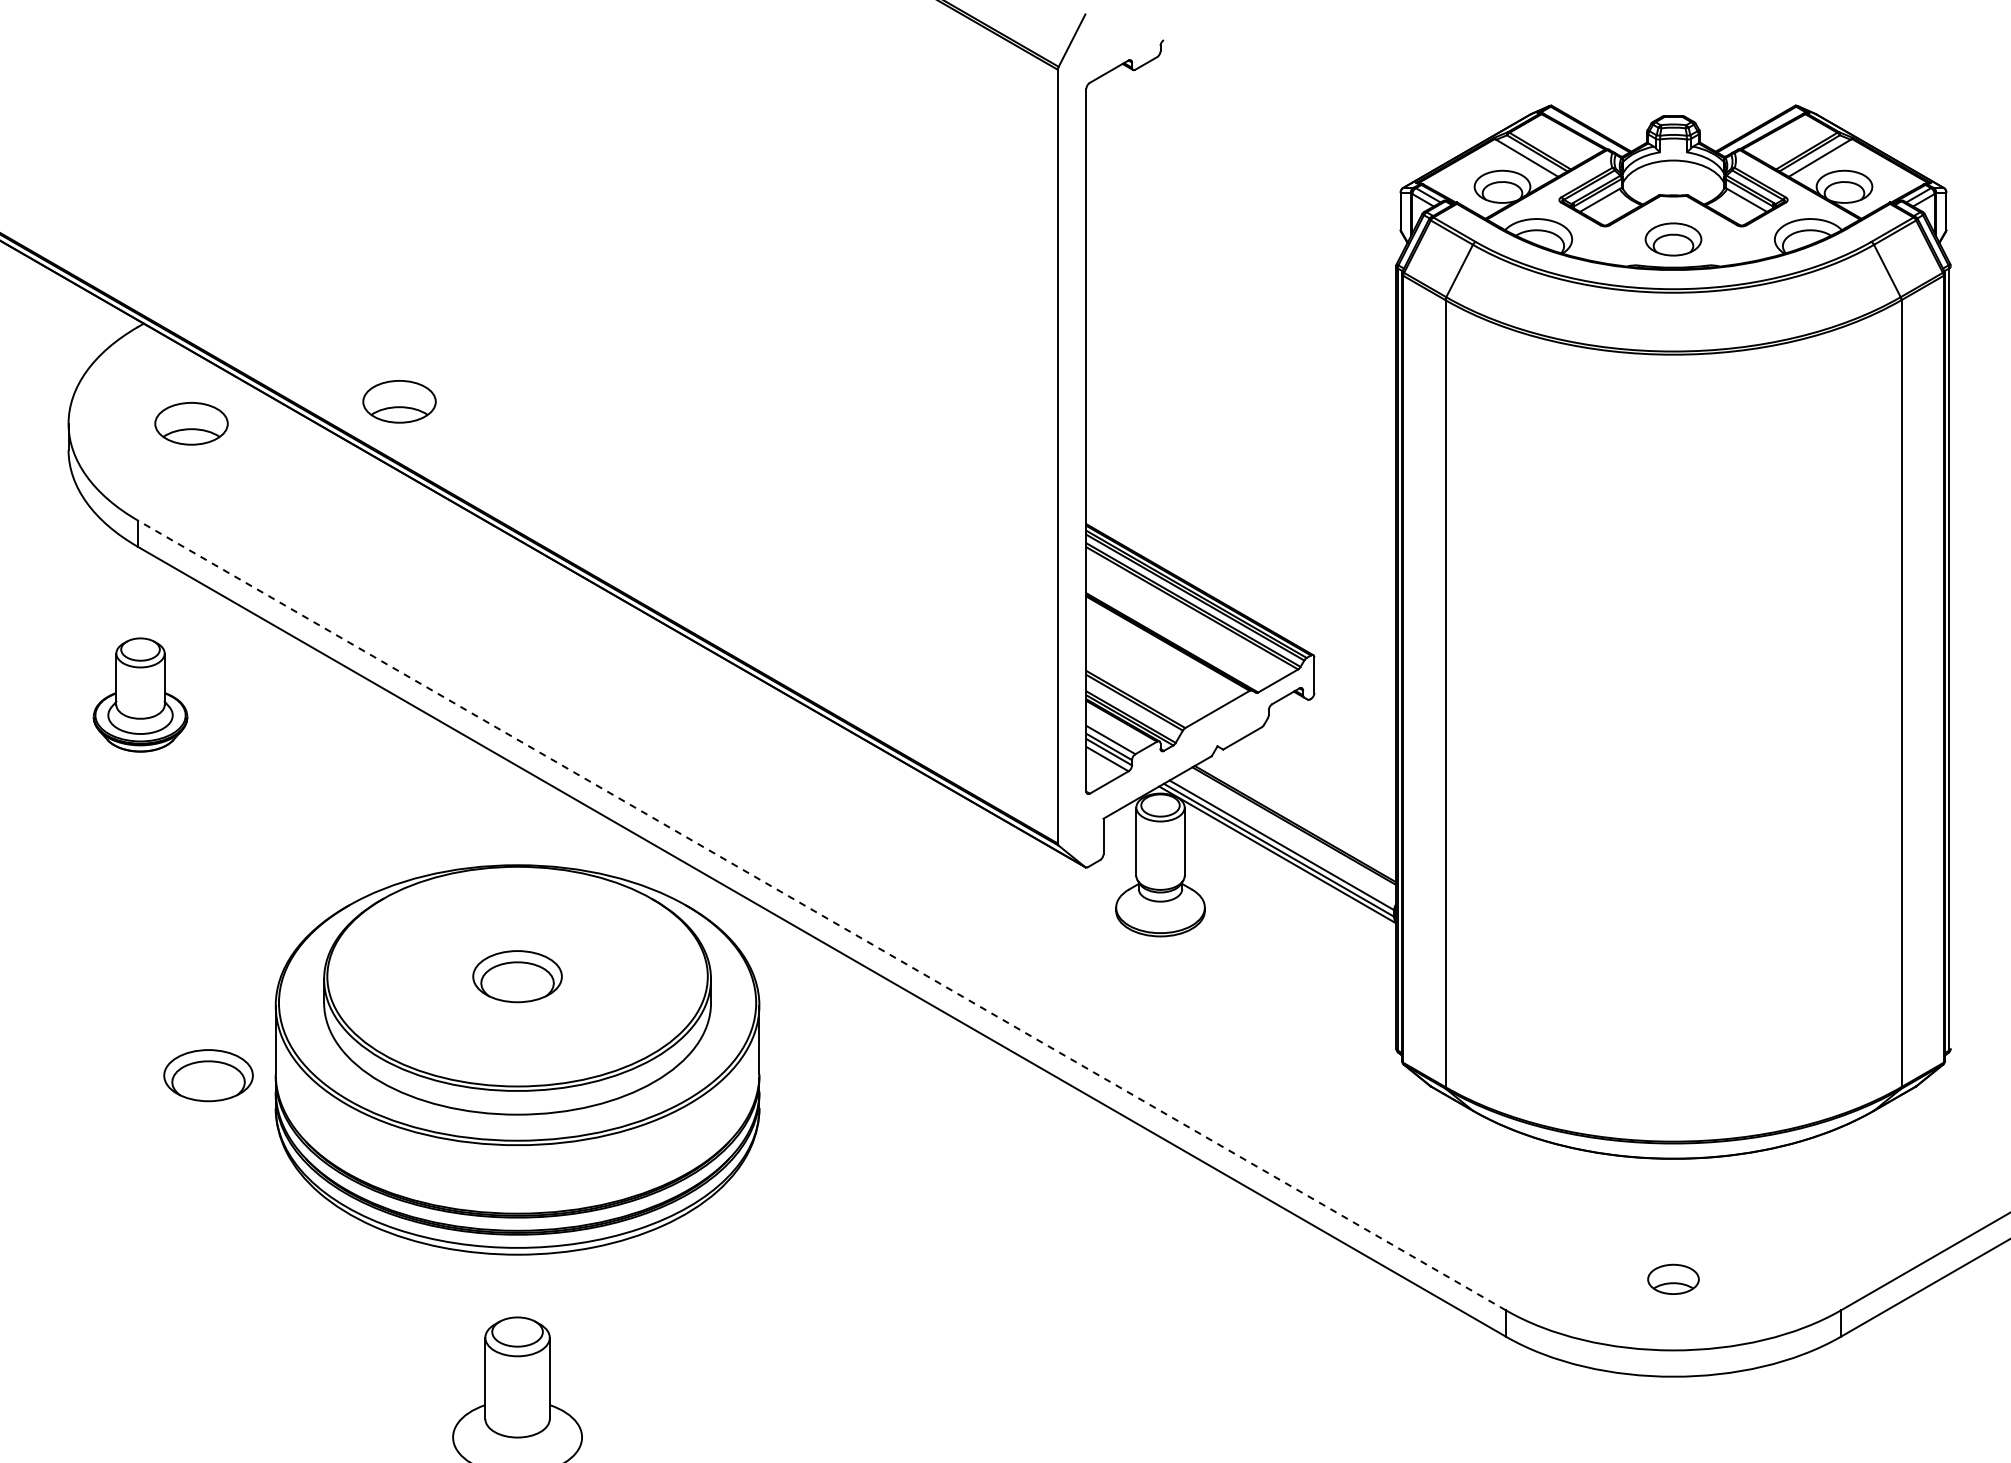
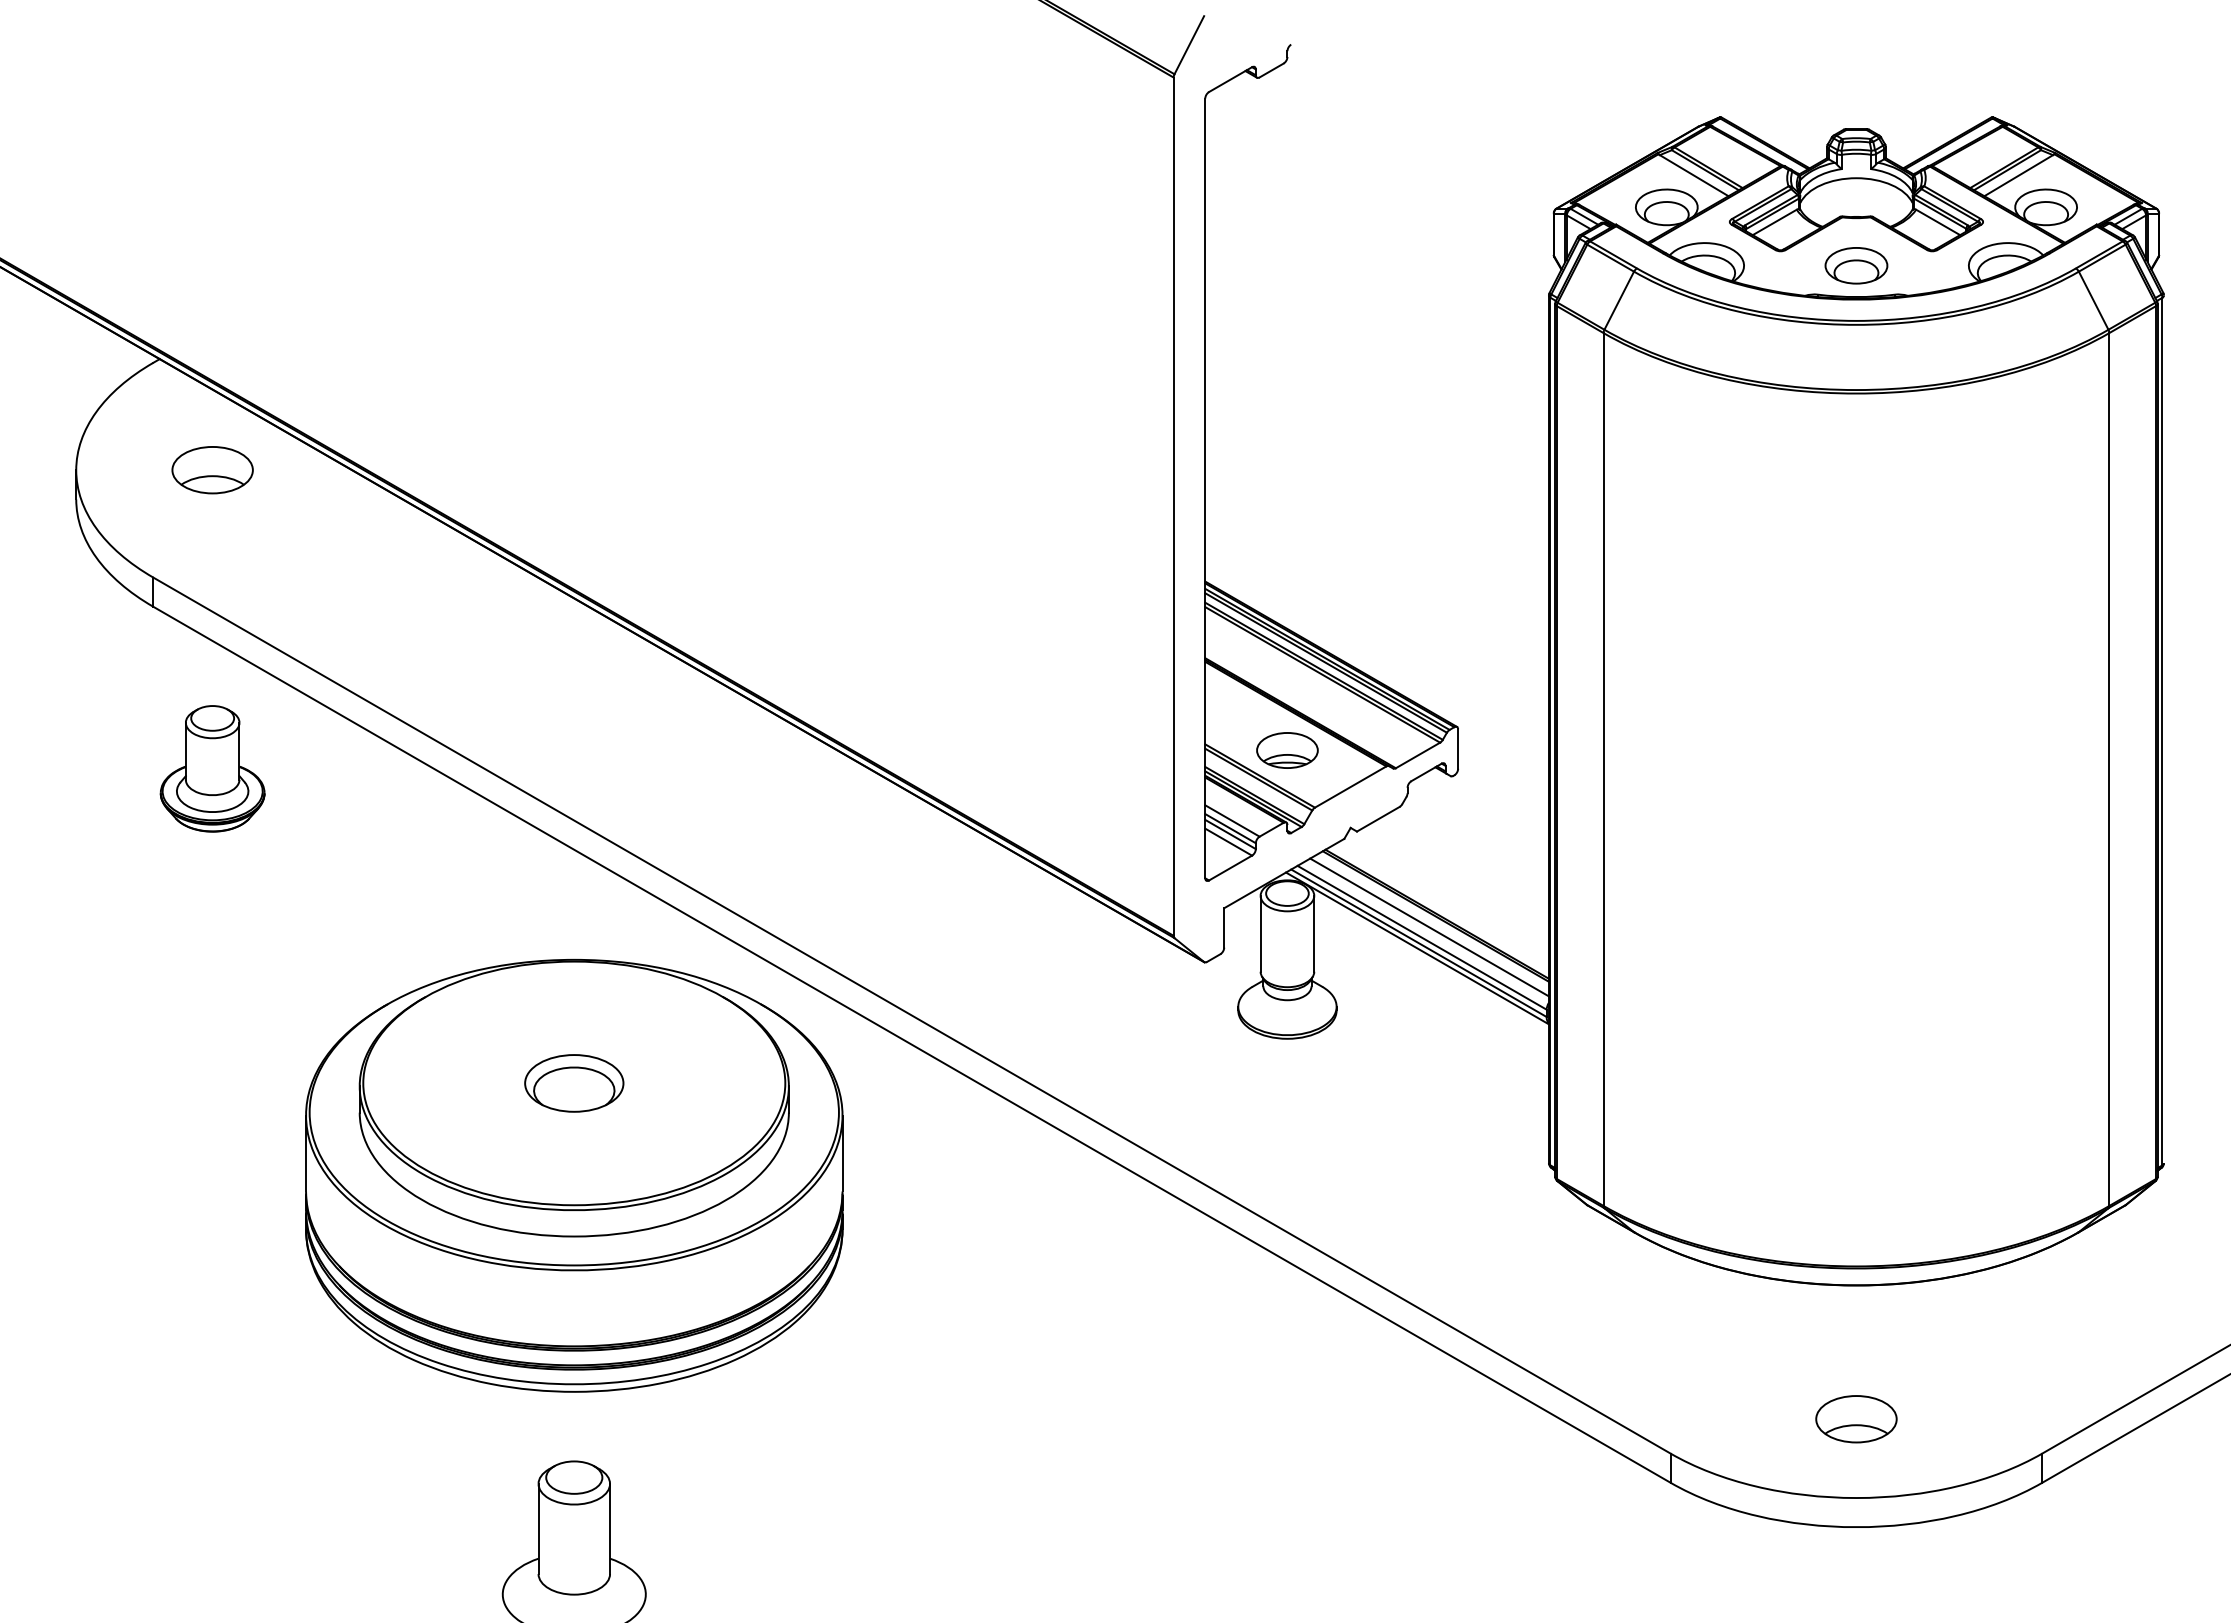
part: (399, 401) -> (443, 445), removed
part: (1160, 676) -> (1287, 750), added
part: (140, 694) -> (212, 768), moved
line: (1288, 835) -> (1429, 926), added
line: (821, 915) -> (911, 1015), dashed -> solid
part: (208, 1075) -> (231, 1193), removed
part: (1673, 1279) -> (1856, 1419), size x1.43

